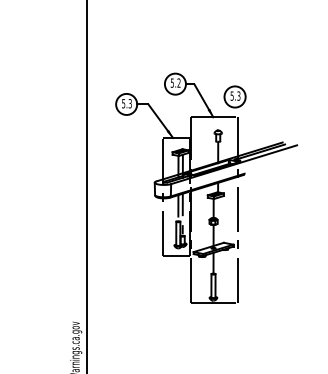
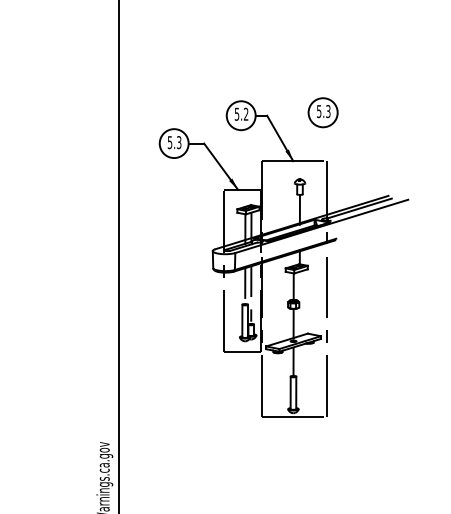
part: (234, 96) -> (322, 112), moved

